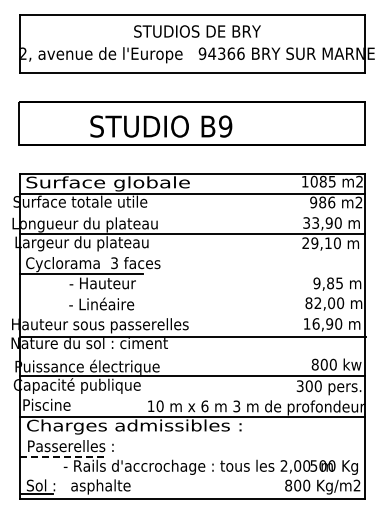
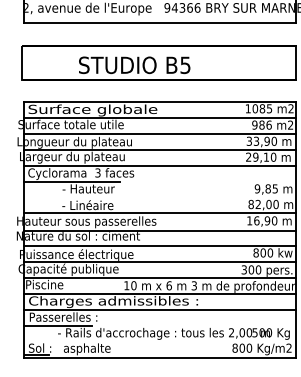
text: (225, 126) -> (185, 65), B9 -> B5
line: (192, 213) -> (159, 133), added
line: (192, 254) -> (159, 166), added
line: (192, 314) -> (159, 213), added
line: (192, 356) -> (159, 246), added
line: (192, 396) -> (159, 278), added
line: (192, 436) -> (159, 309), added
line: (63, 456) -> (57, 325), dashed -> solid

